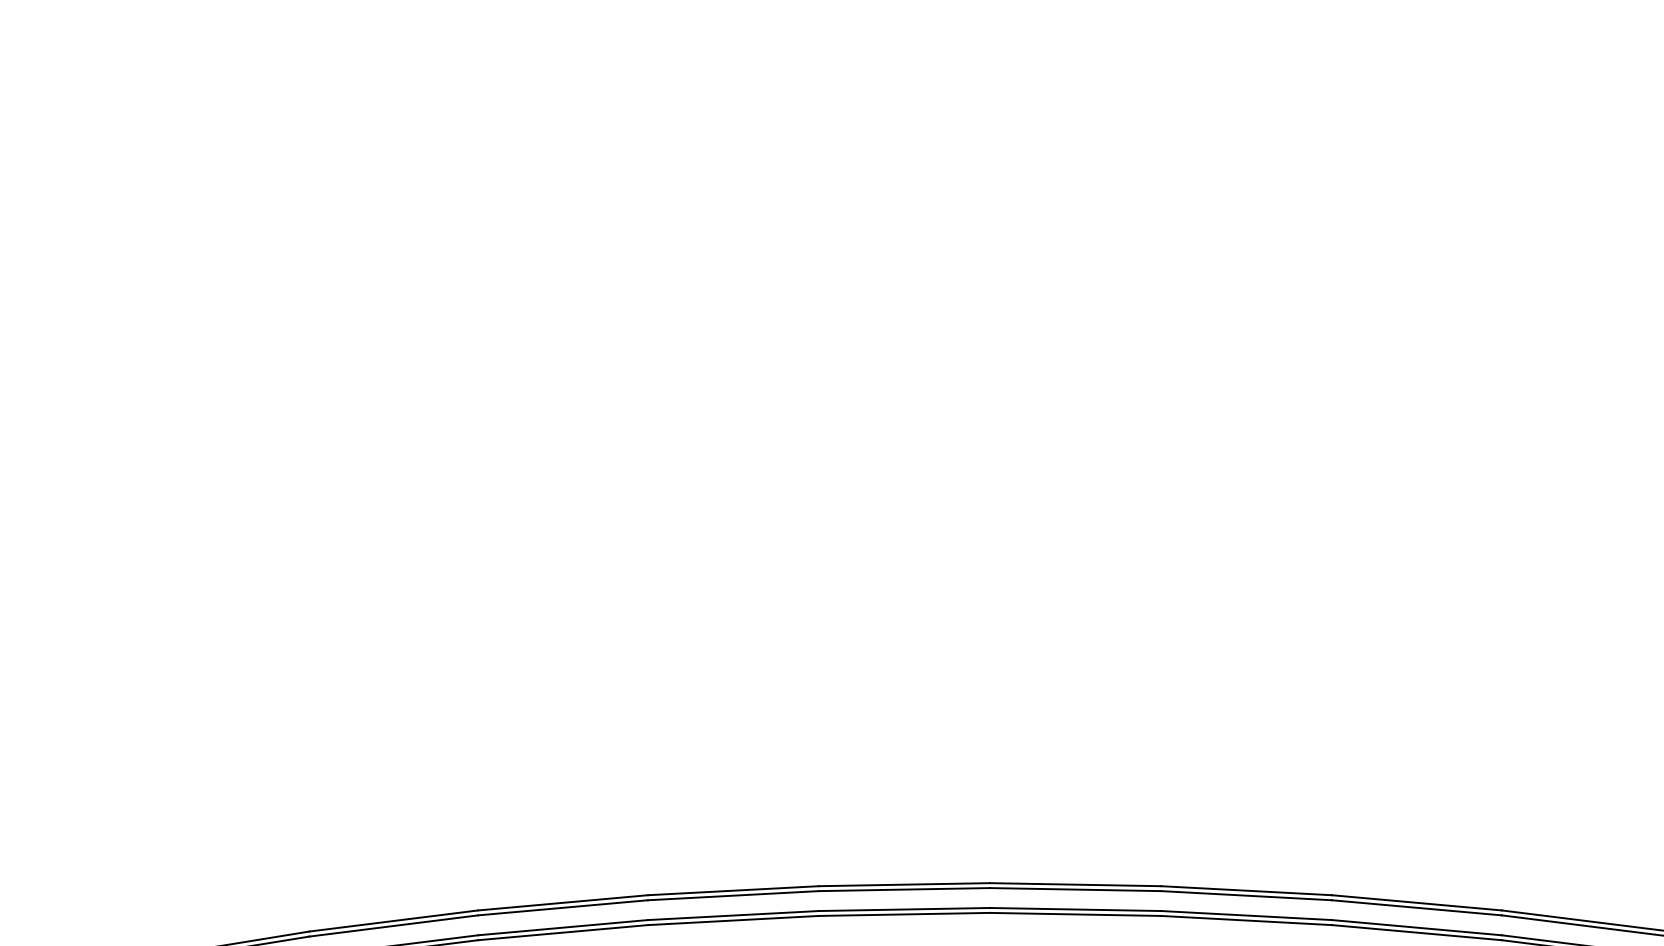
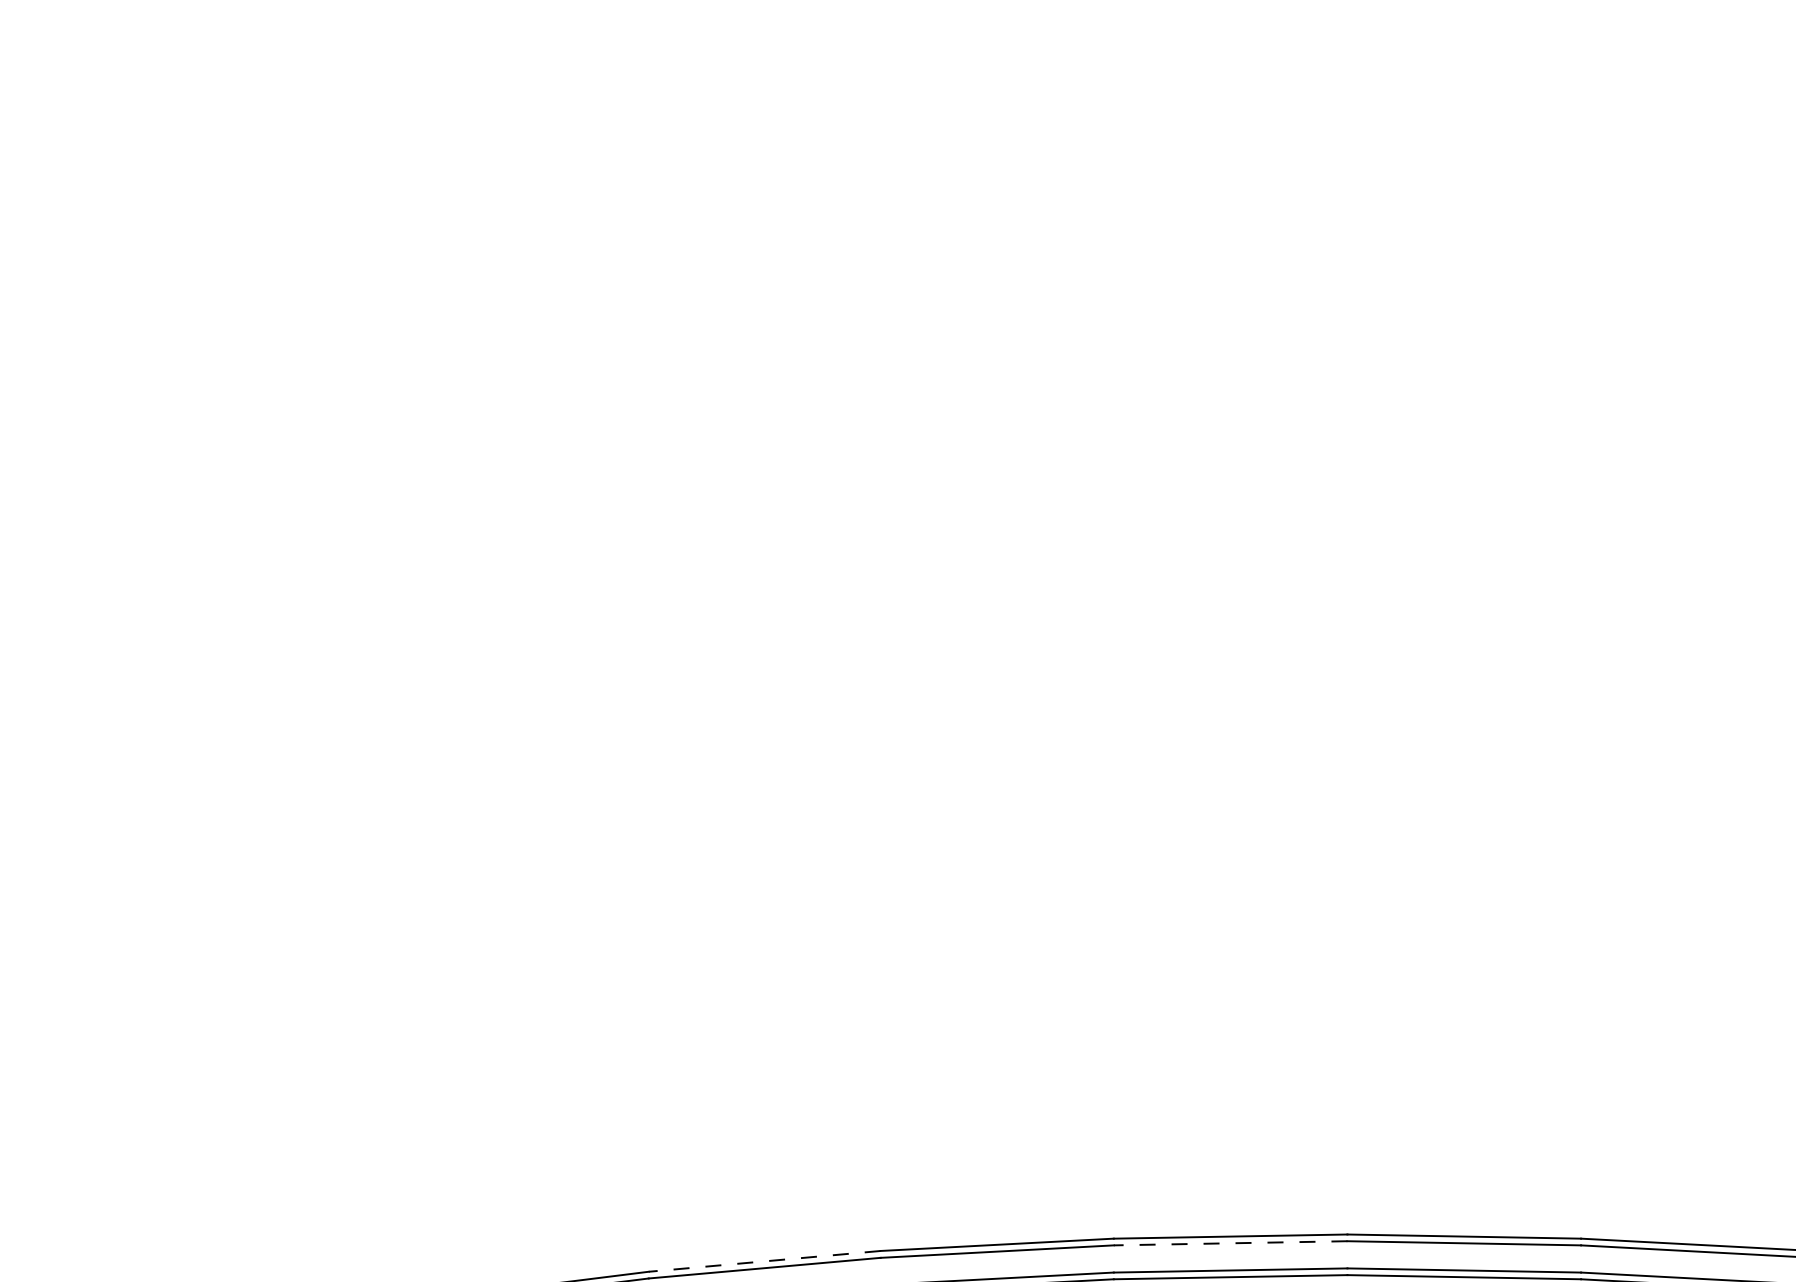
line: (904, 889) -> (1230, 1243), solid -> dashed
line: (562, 902) -> (763, 1260), solid -> dashed

